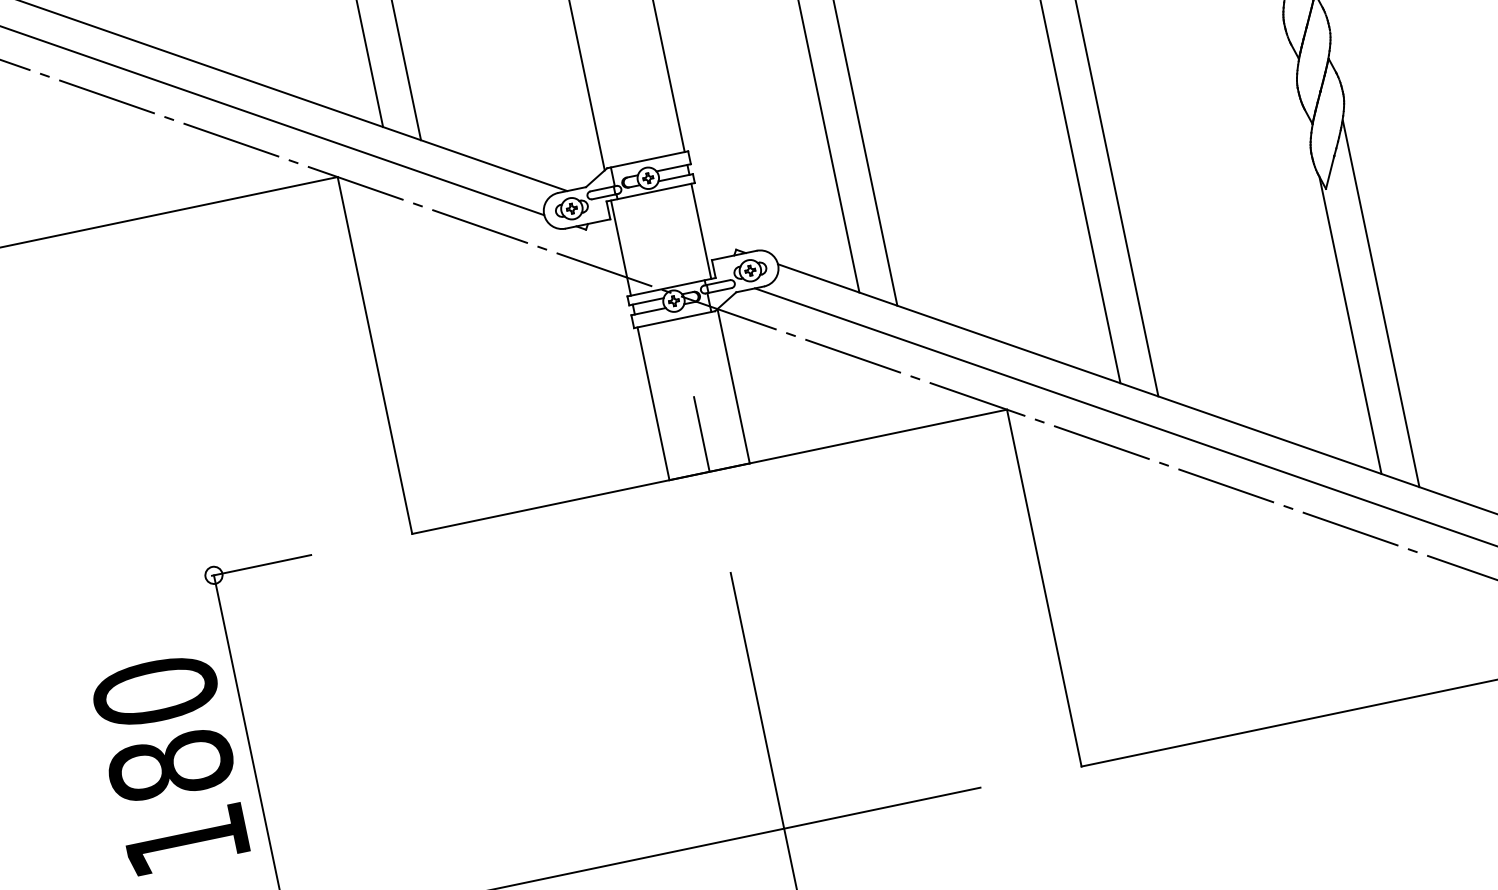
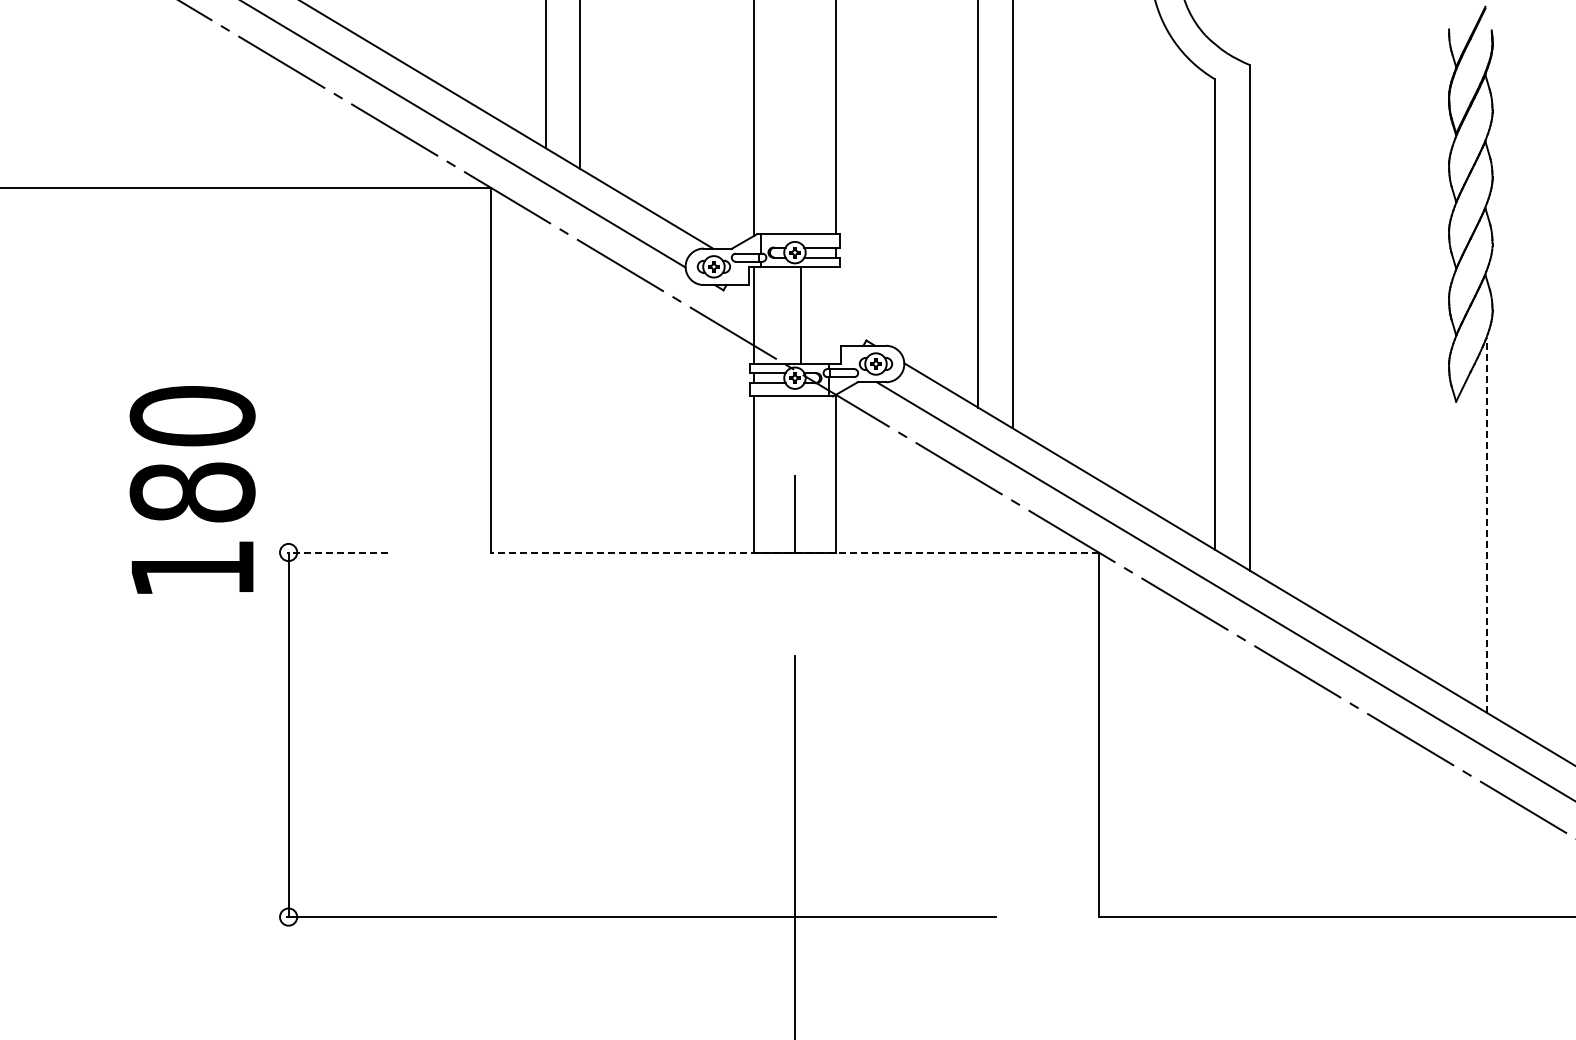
line: (700, 231) -> (800, 315), moved
line: (1380, 302) -> (1486, 524), solid -> dashed
line: (1350, 325) -> (1452, 540), removed
line: (709, 471) -> (794, 552), solid -> dashed
line: (261, 565) -> (337, 552), solid -> dashed
text: (170, 763) -> (192, 489), moved

